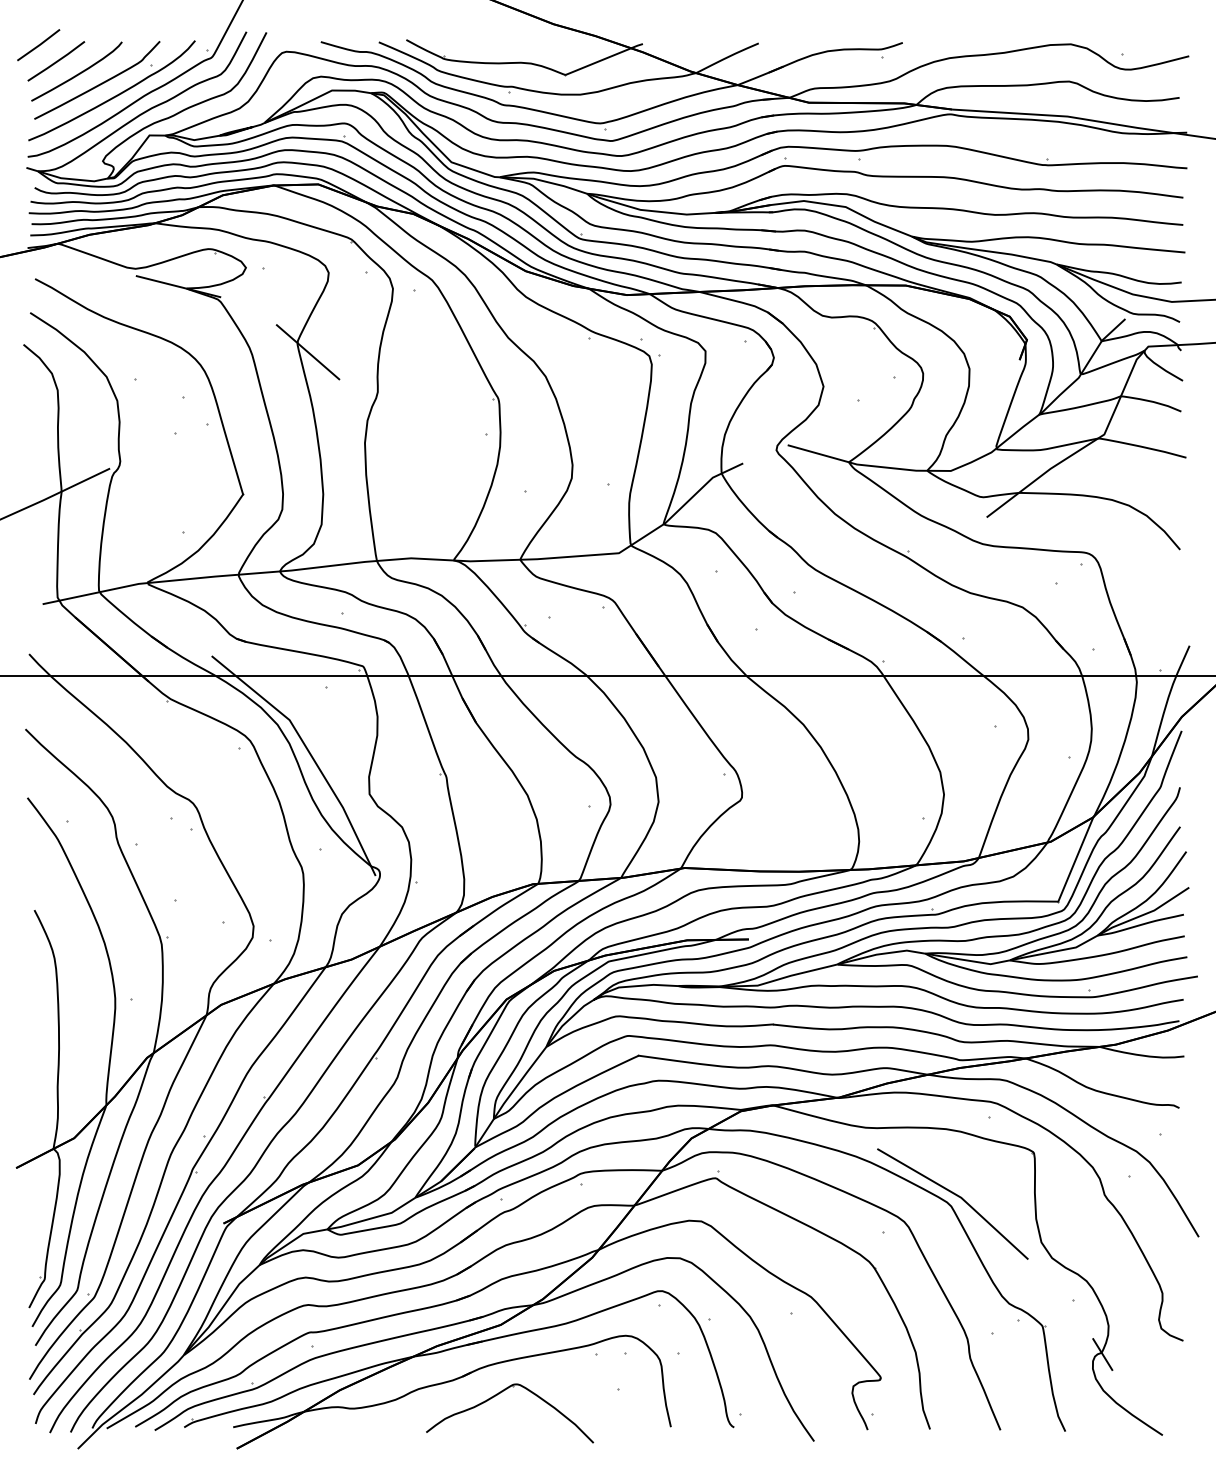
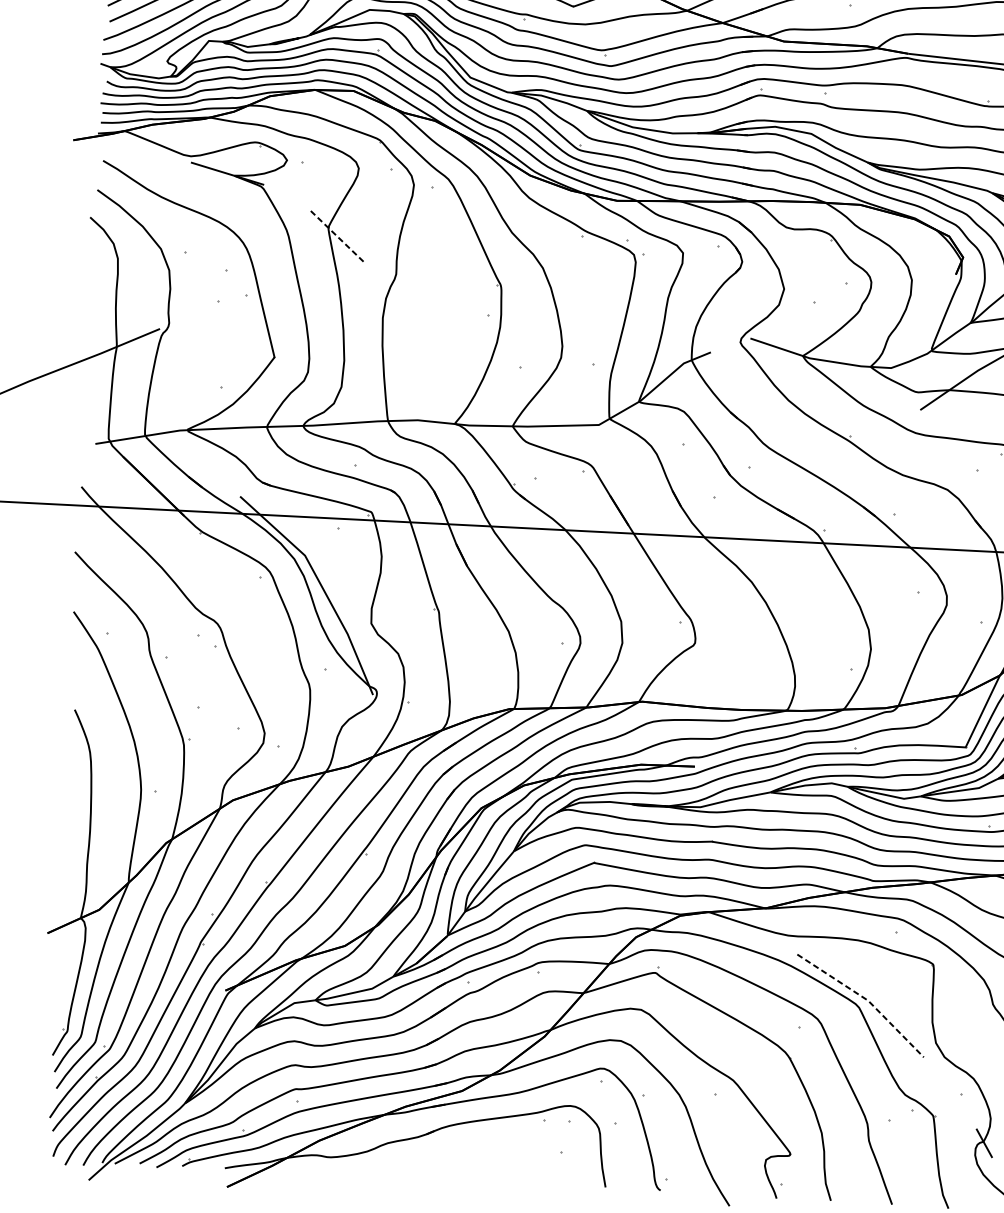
line: (308, 352) -> (337, 236), solid -> dashed
line: (959, 1196) -> (866, 999), solid -> dashed
part: (499, 1394) -> (457, 1151), removed

